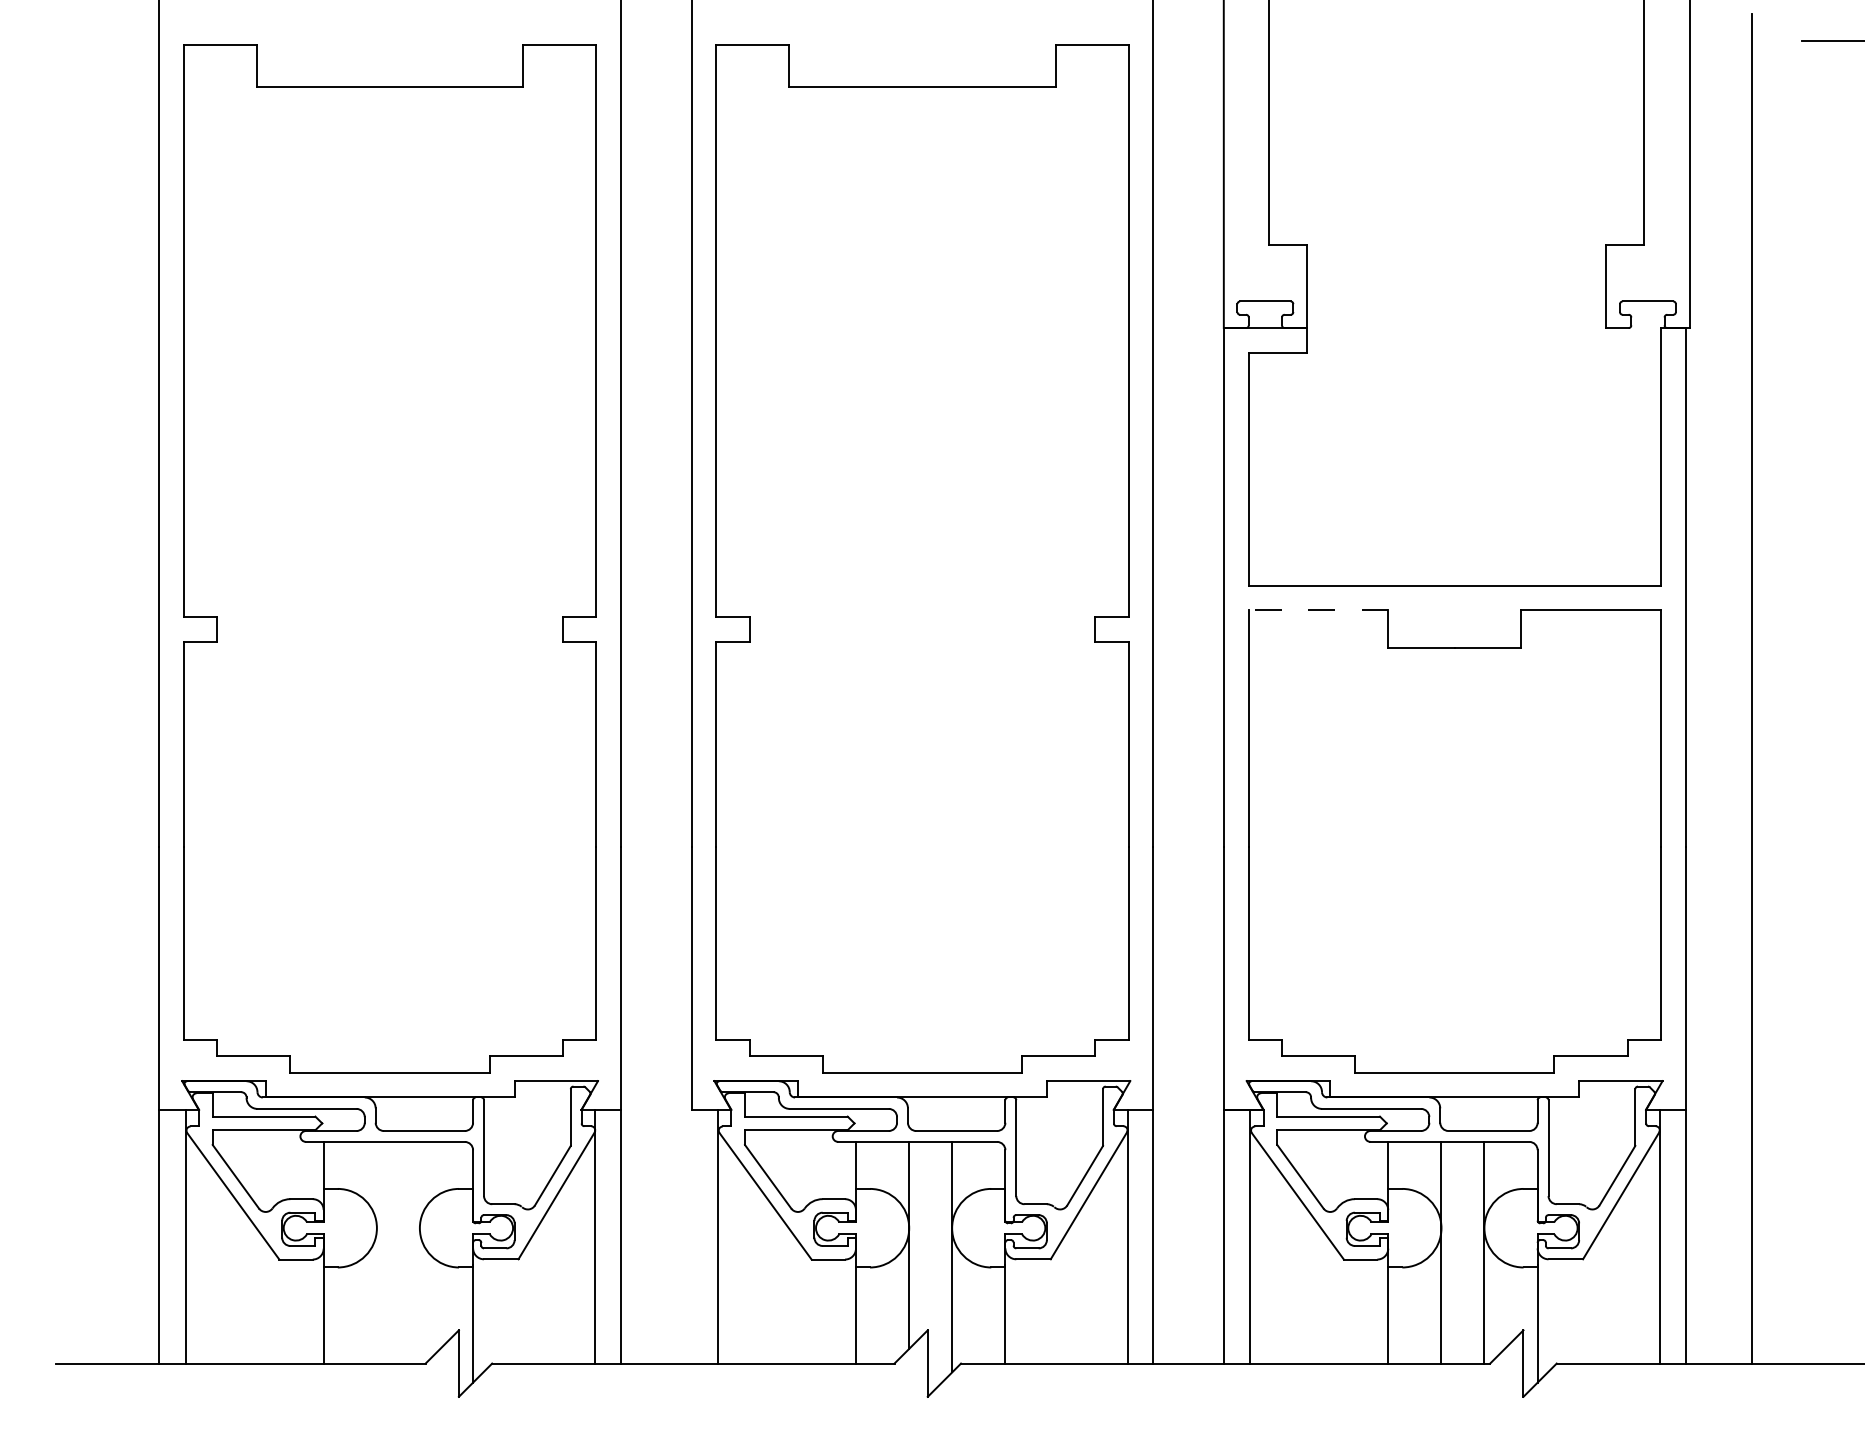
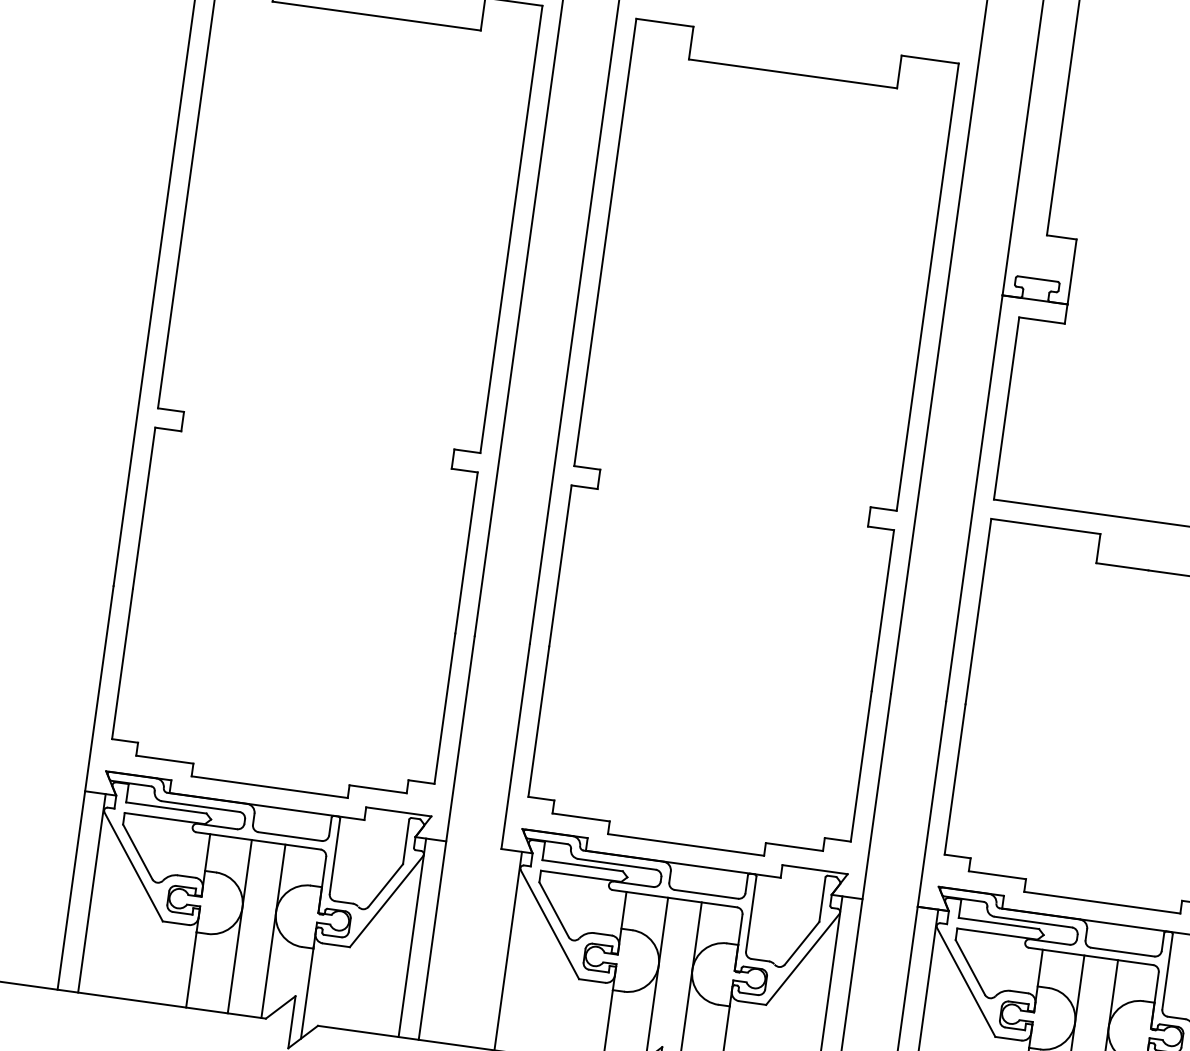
line: (1318, 610) -> (1045, 526), dashed -> solid
line: (376, 1252) -> (239, 926), added
line: (419, 1252) -> (273, 931), added

